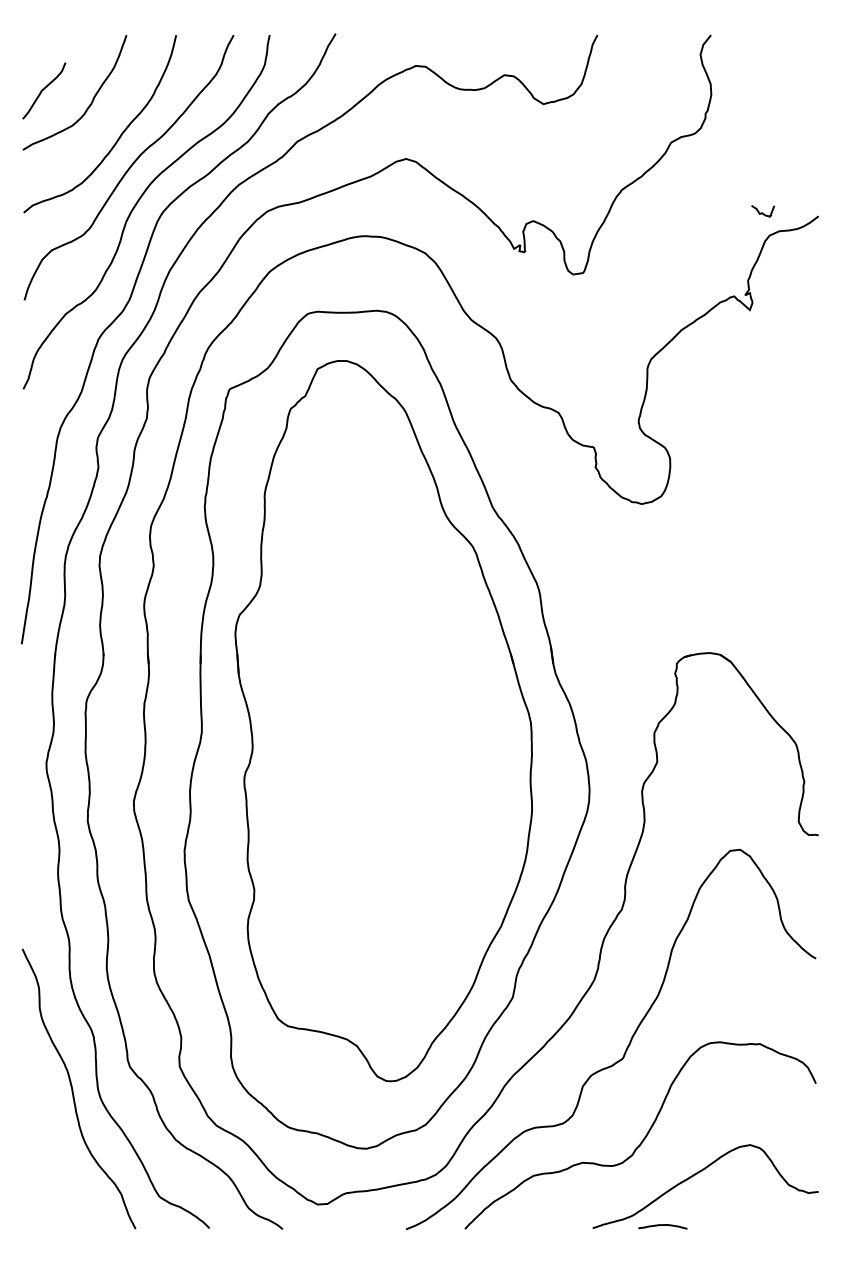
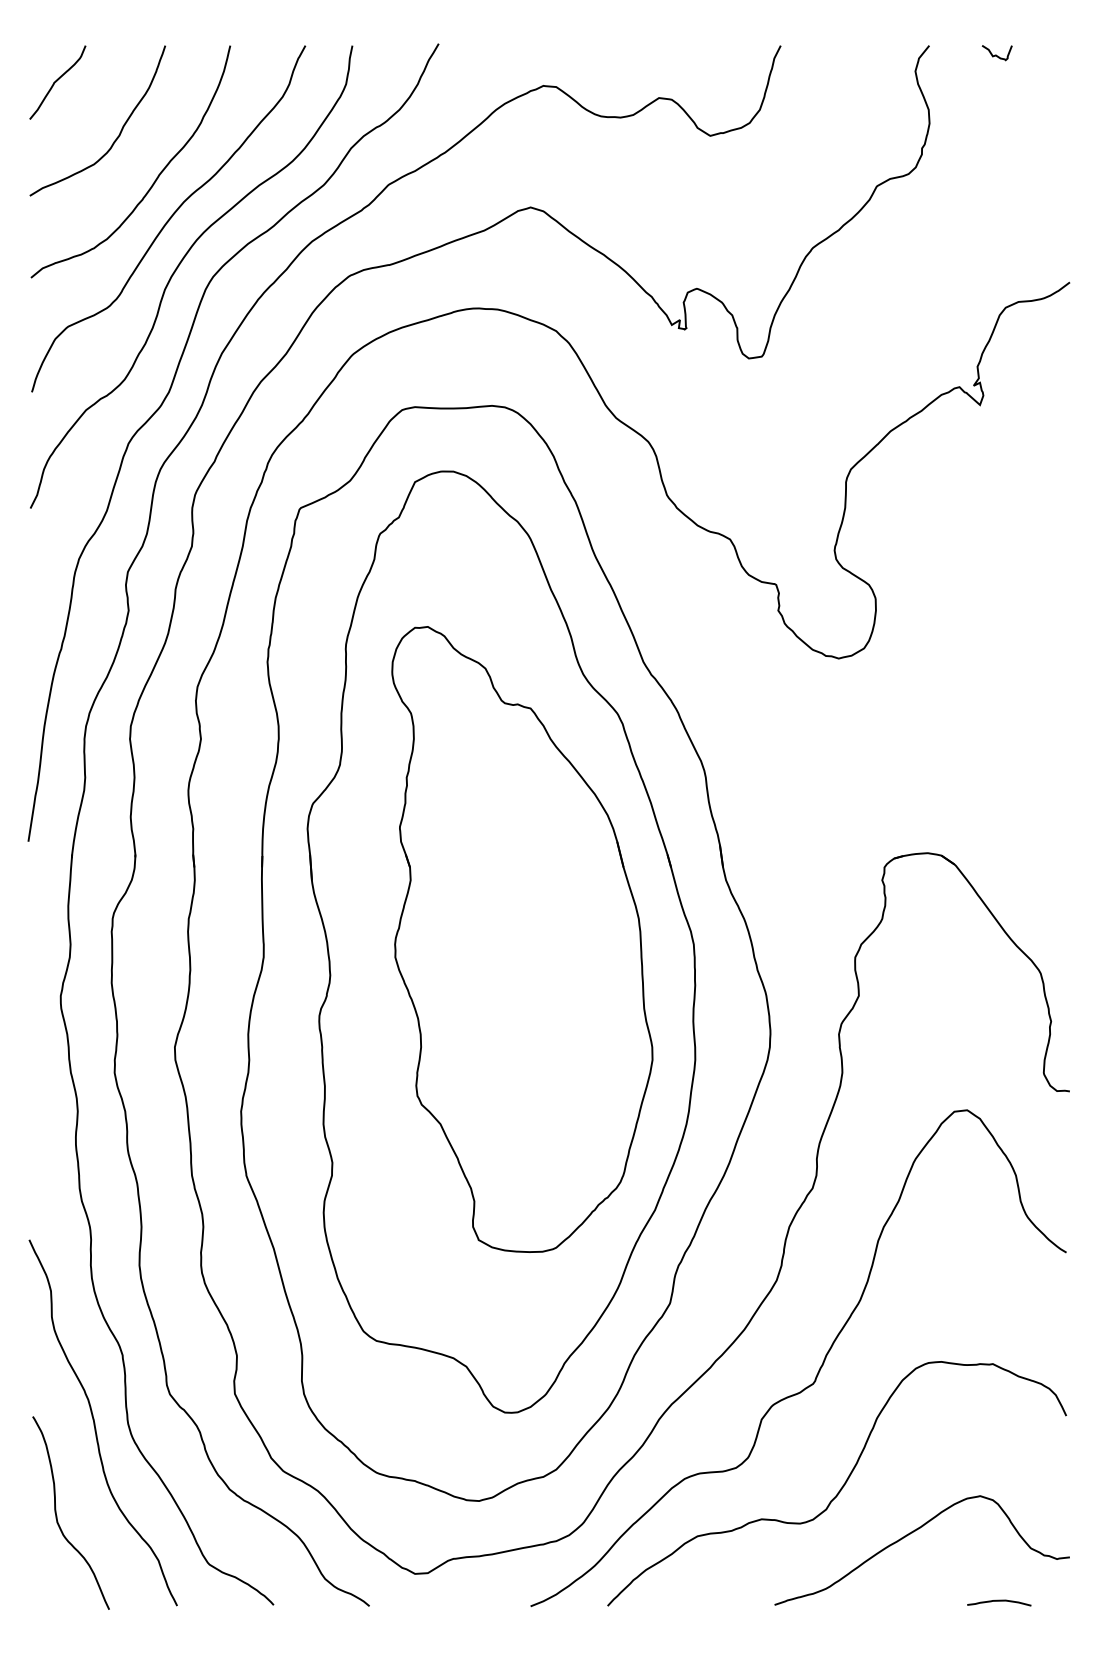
curve: (44, 90) -> (57, 81), moved
curve: (762, 212) -> (996, 54), moved
part: (399, 719) -> (522, 939), added
curve: (44, 1159) -> (57, 1515), added
curve: (663, 1225) -> (999, 1601), moved

